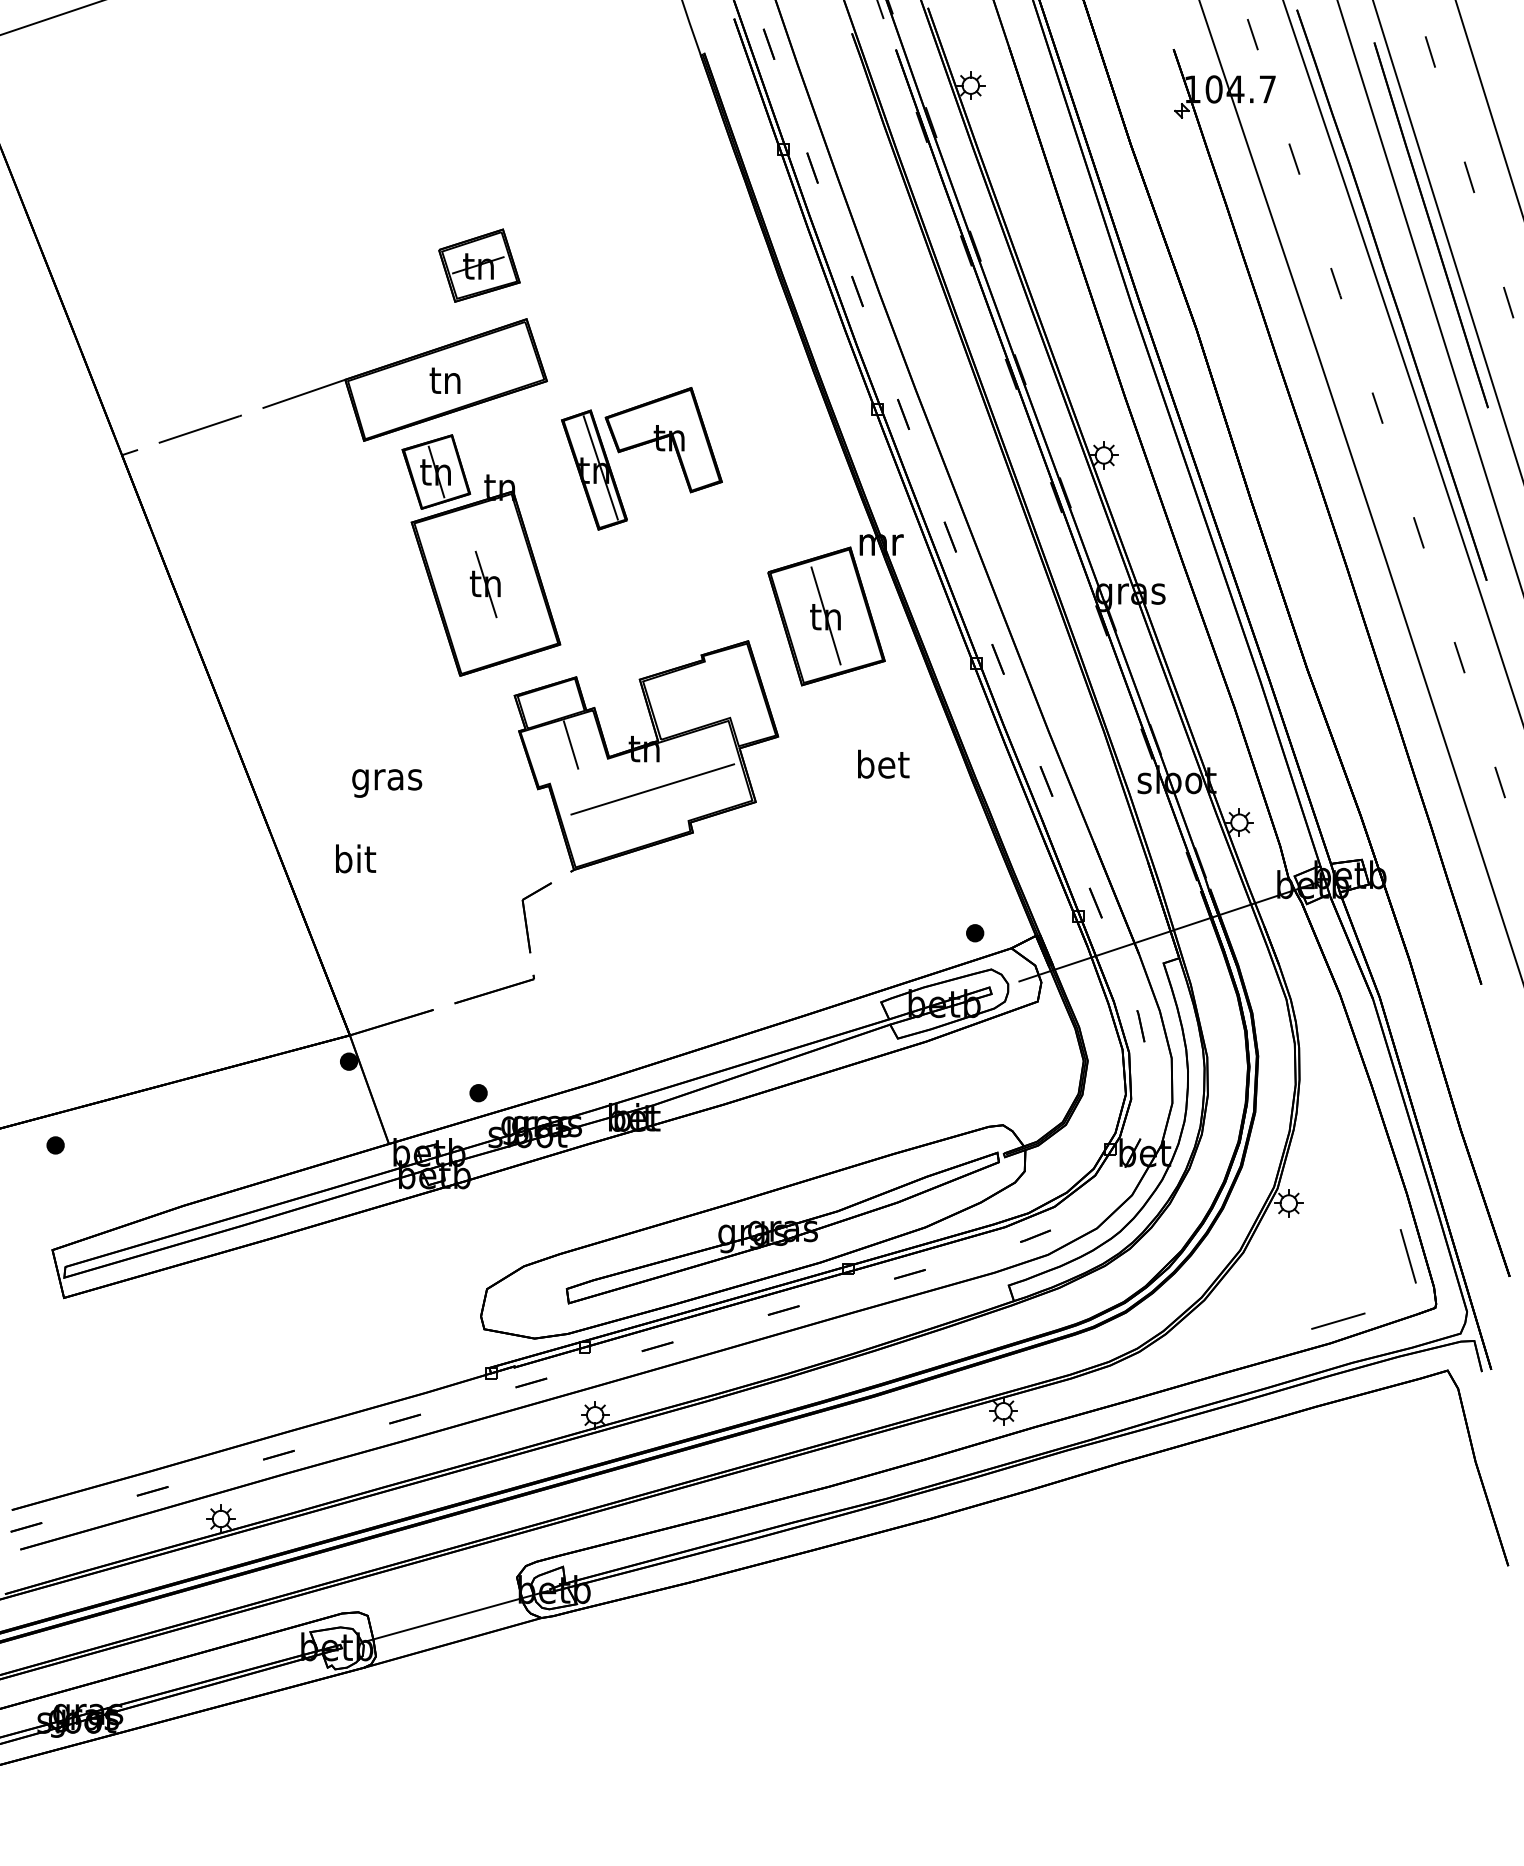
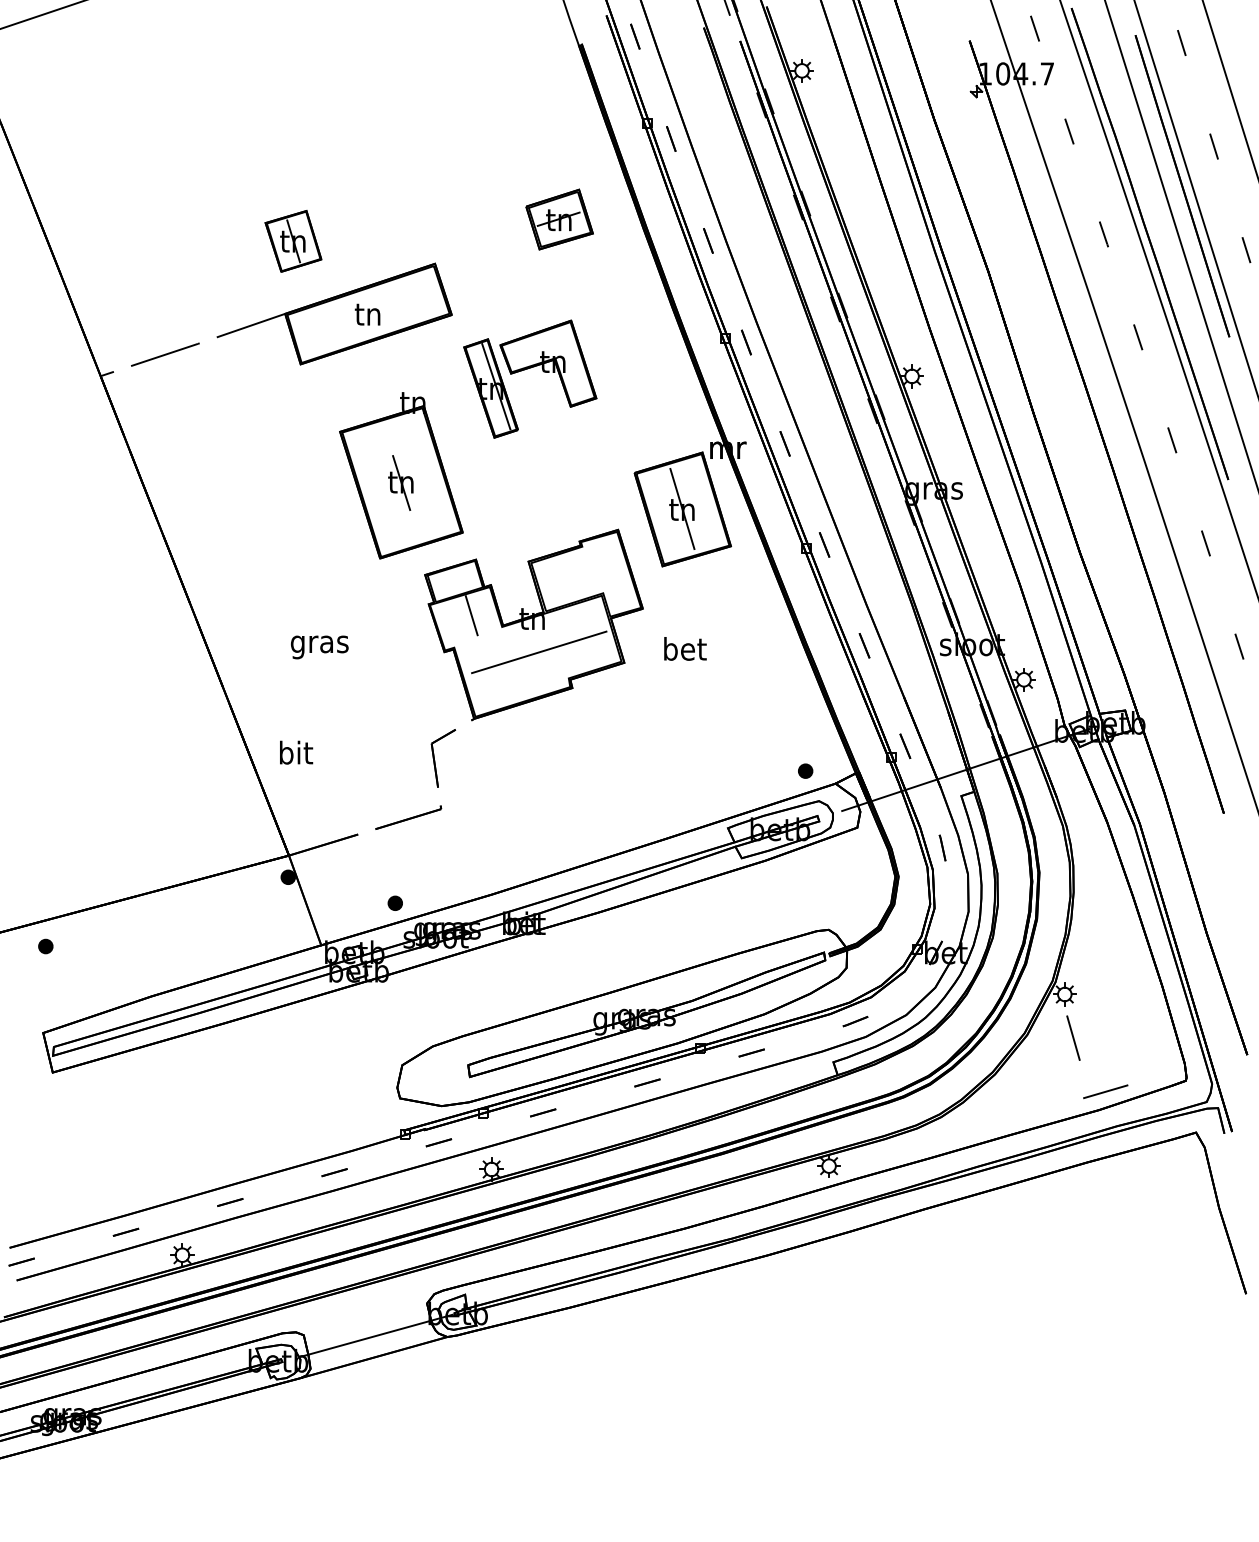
part: (479, 265) -> (559, 219), moved
part: (436, 471) -> (293, 240), moved
text: (883, 763) -> (685, 648), moved
text: (356, 858) -> (296, 752), moved
line: (1407, 1256) -> (1072, 1038), moved

